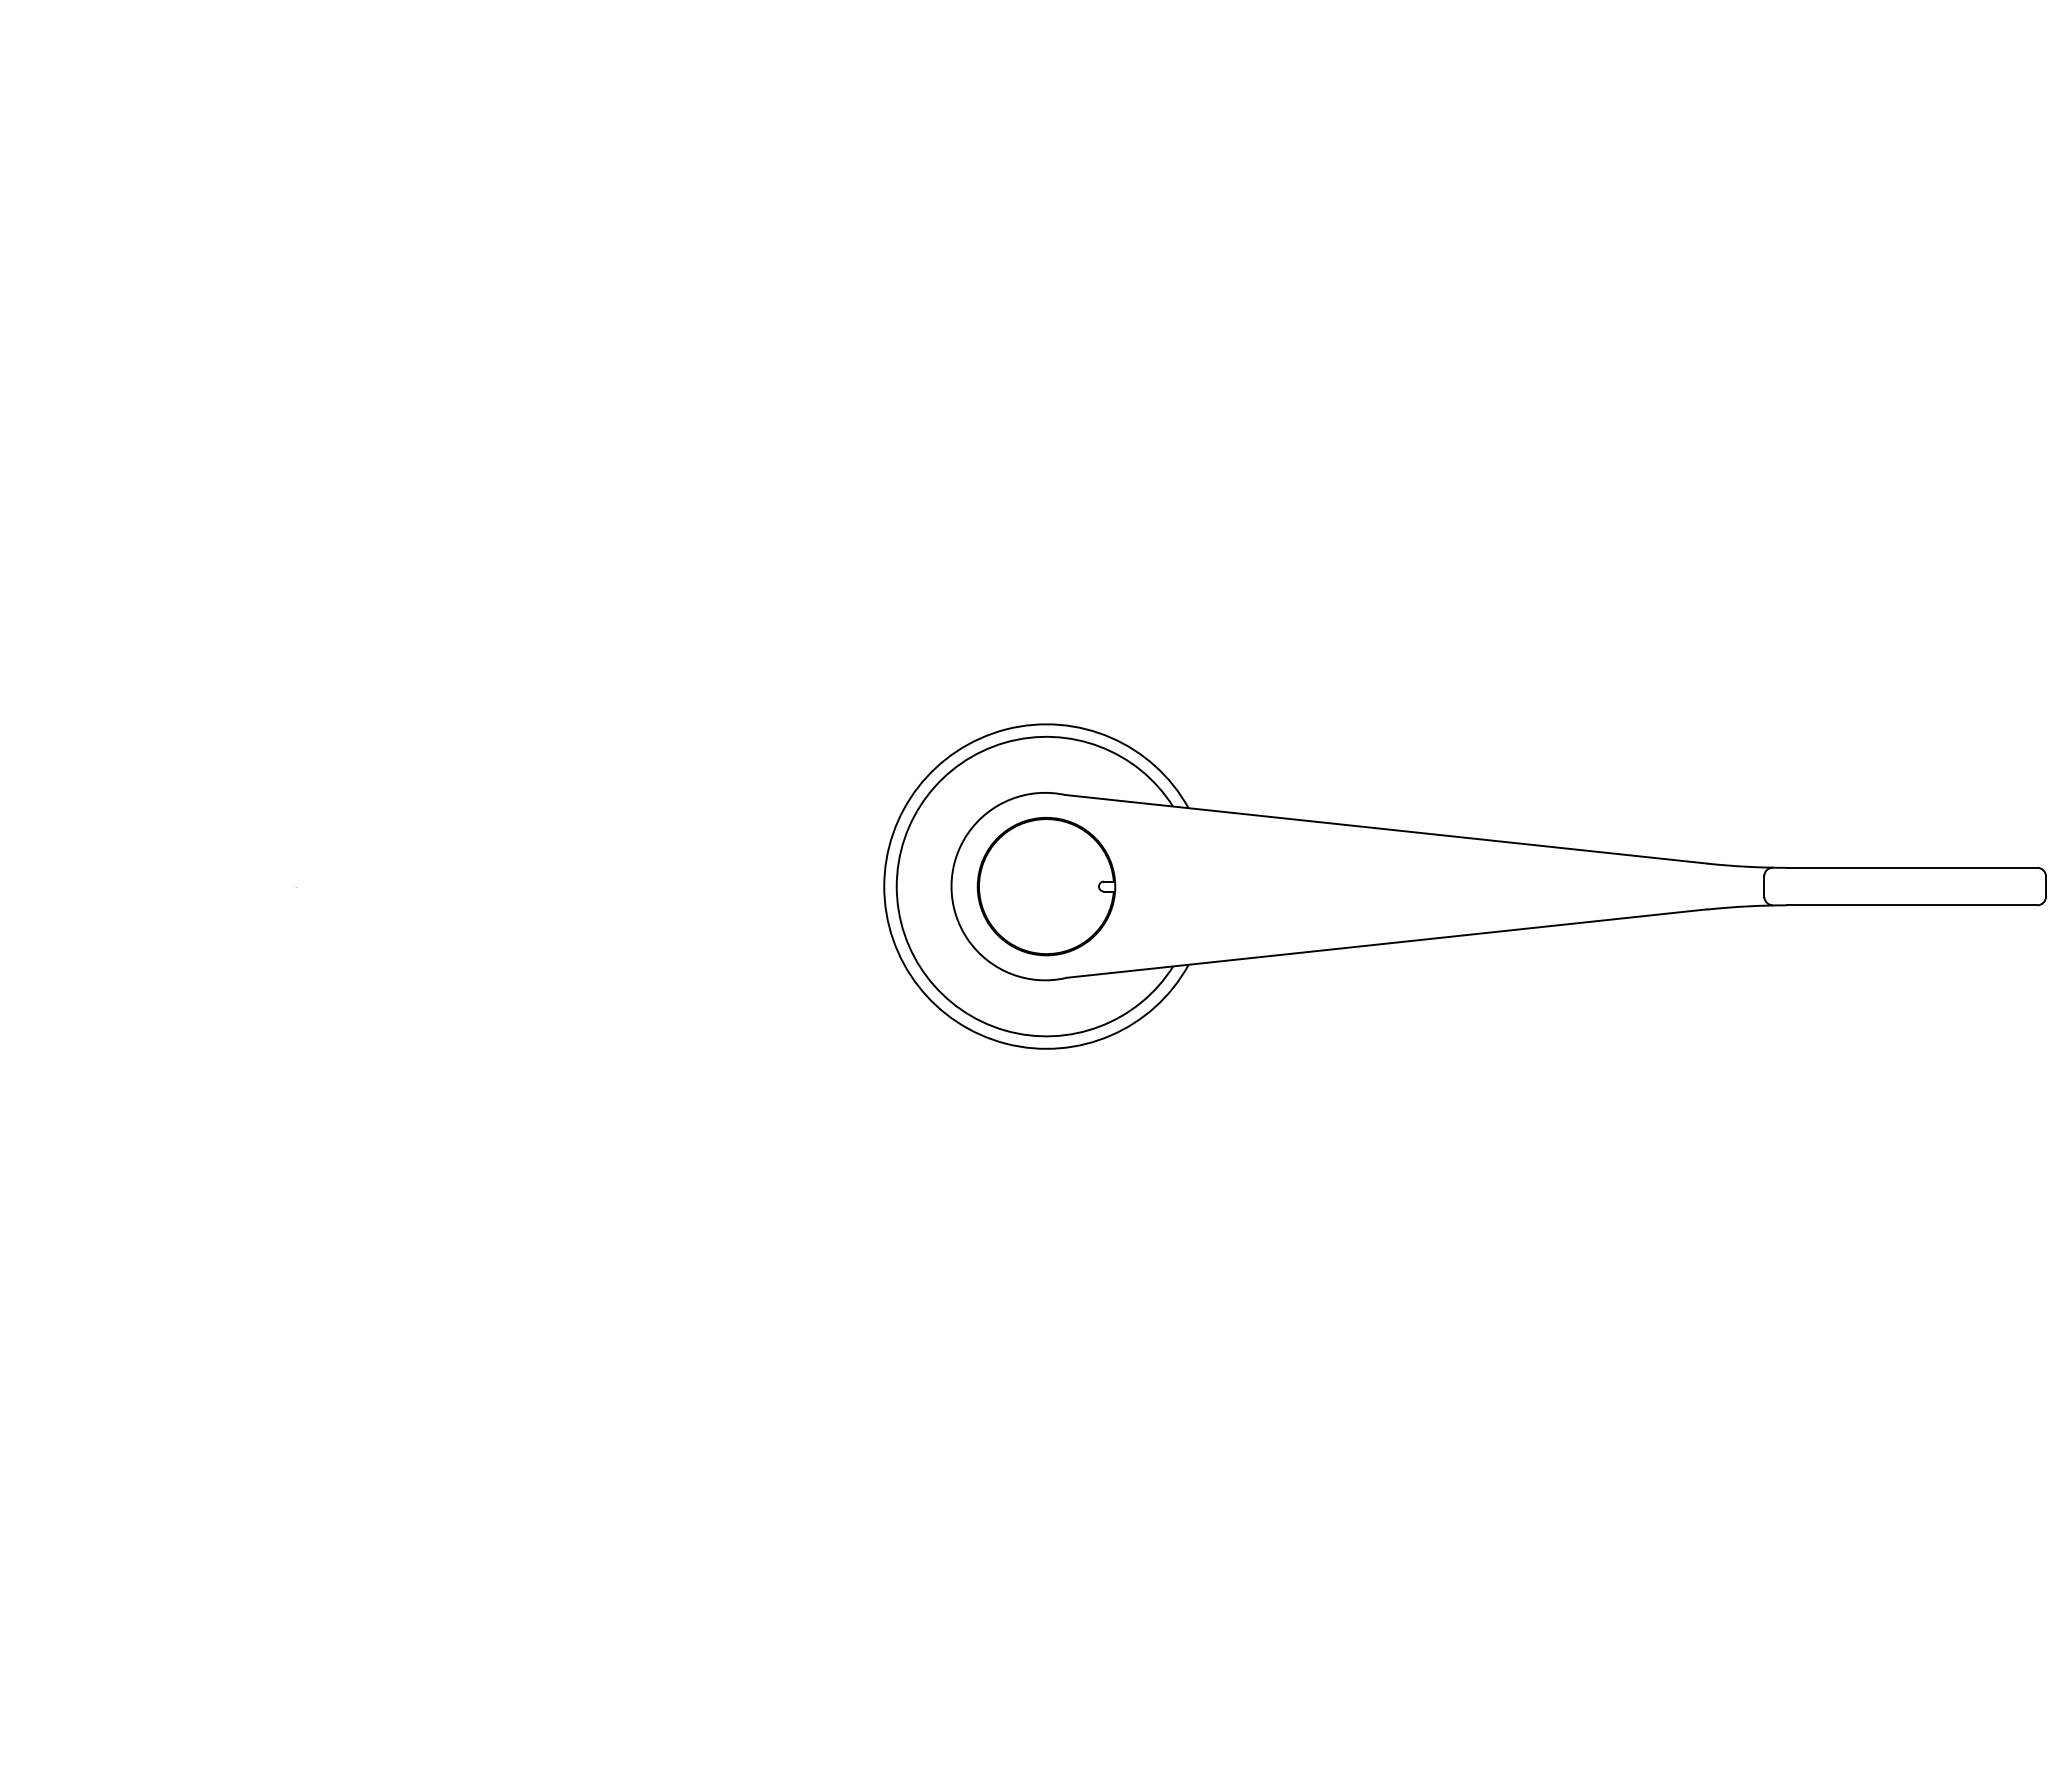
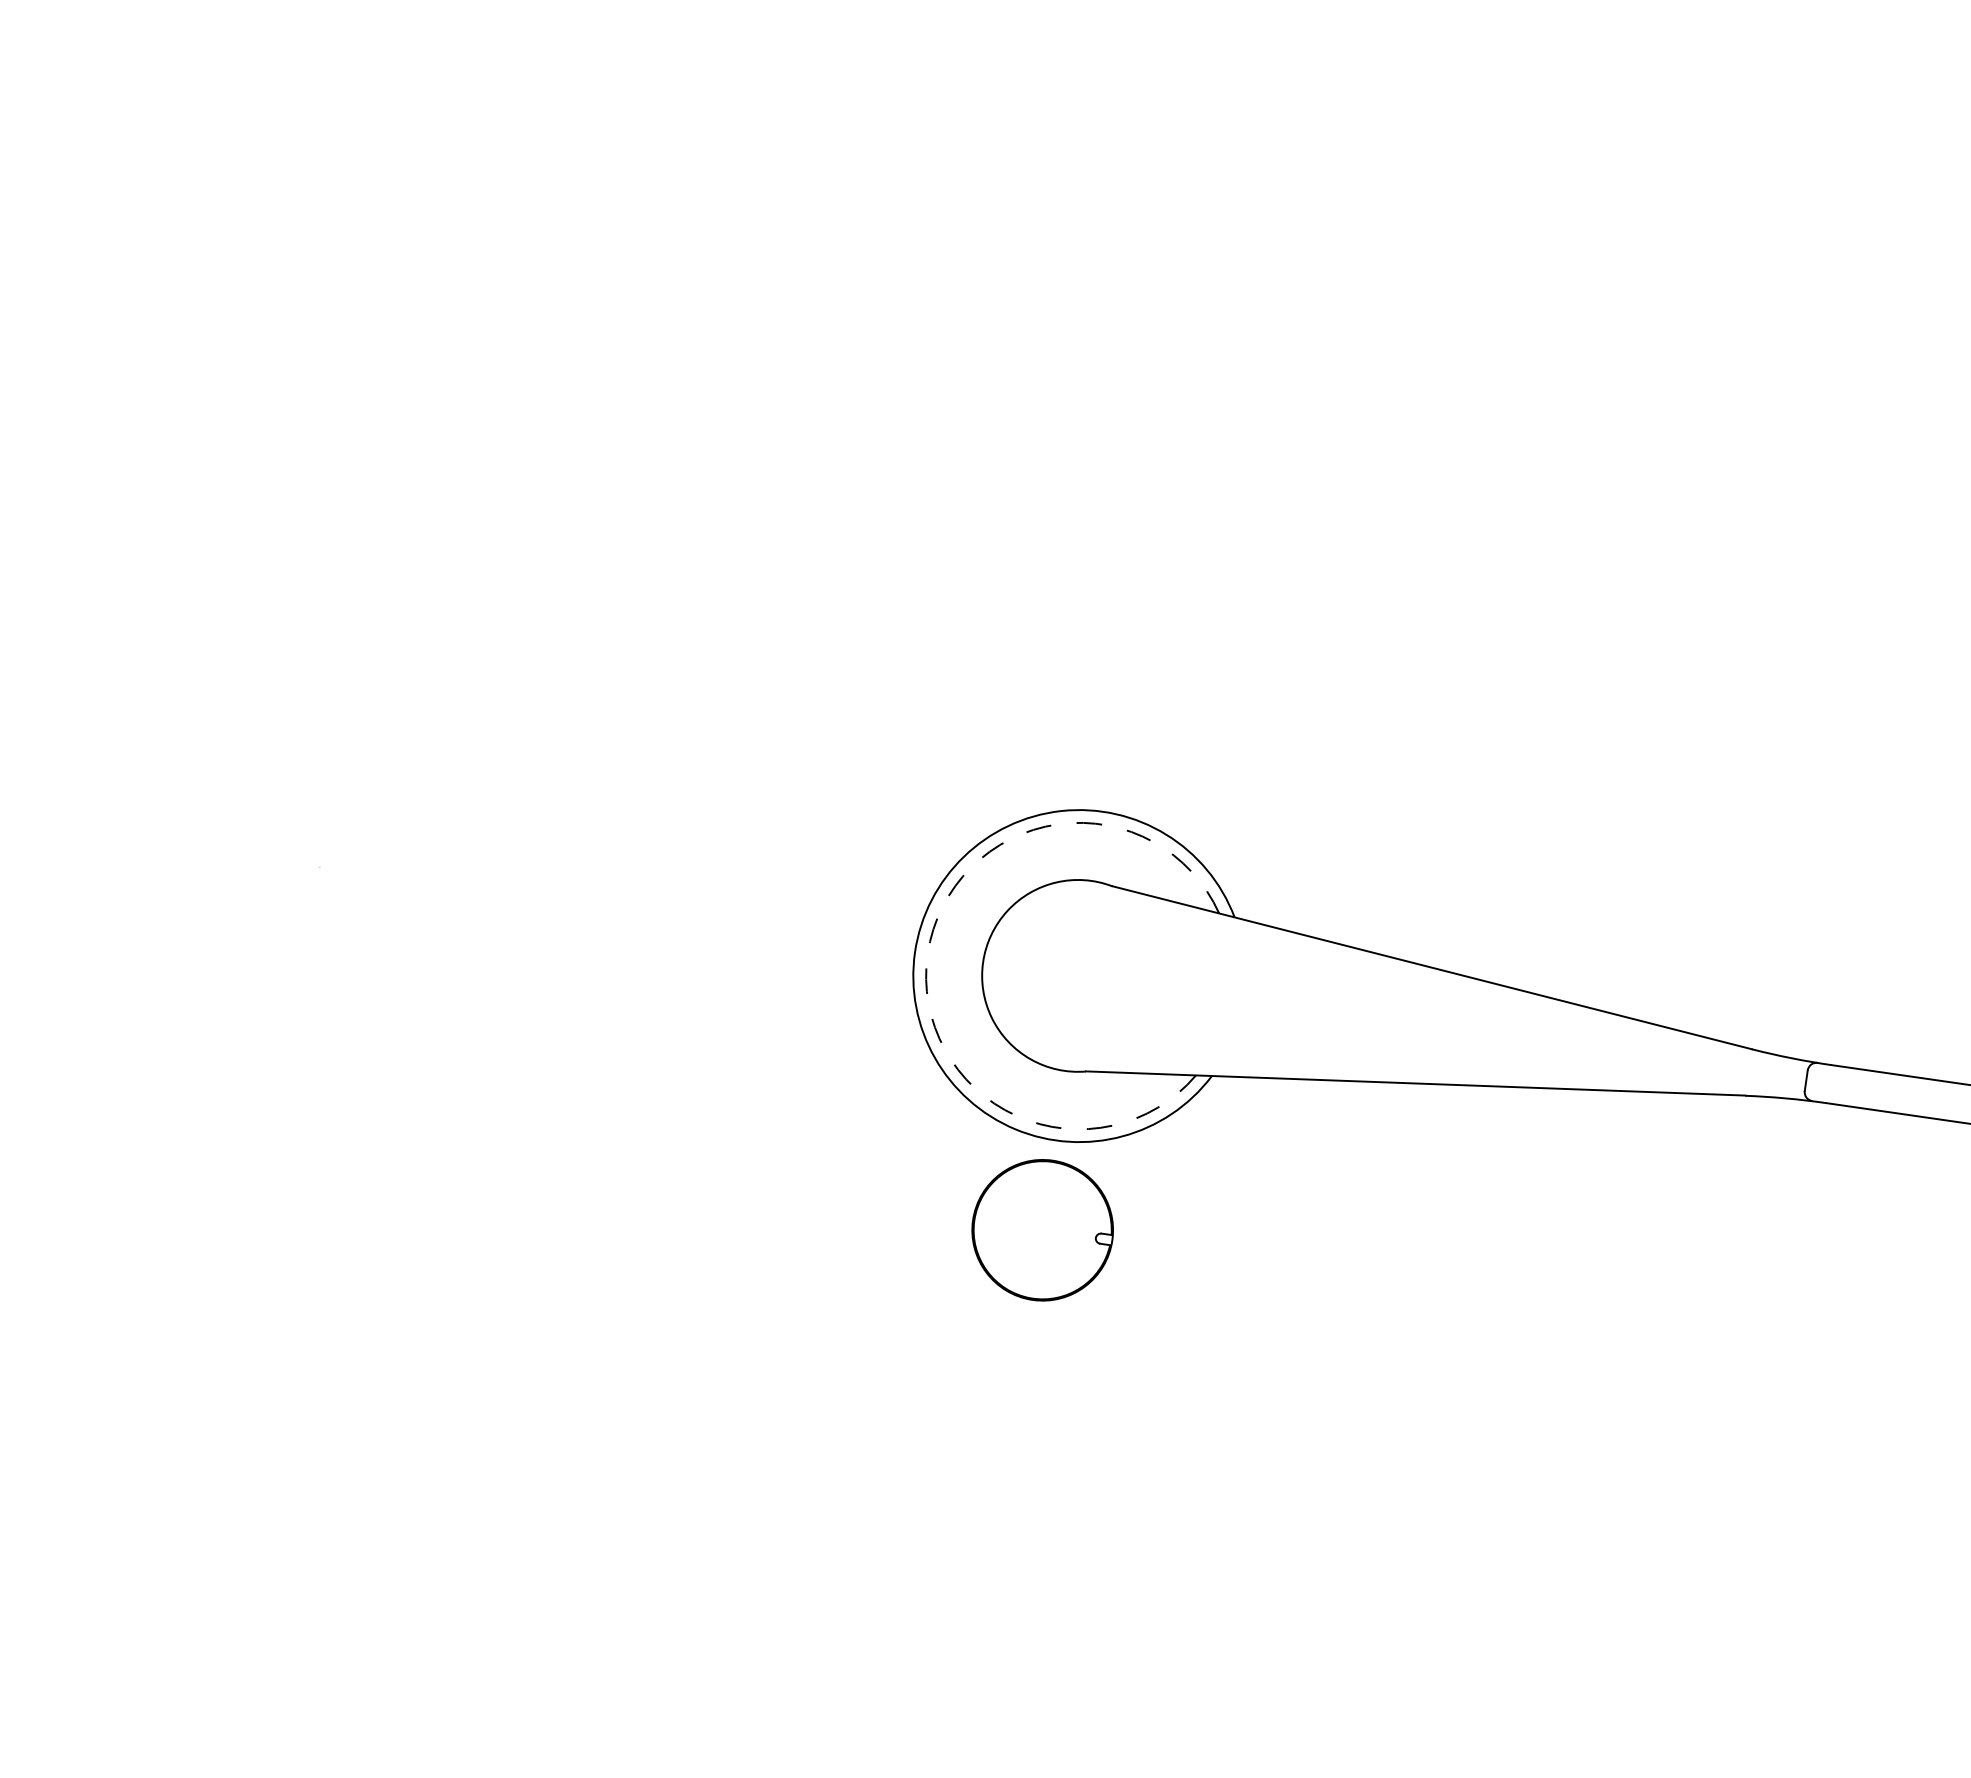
arc: (896, 886) -> (927, 954), solid -> dashed
part: (1046, 886) -> (1042, 1230), moved

